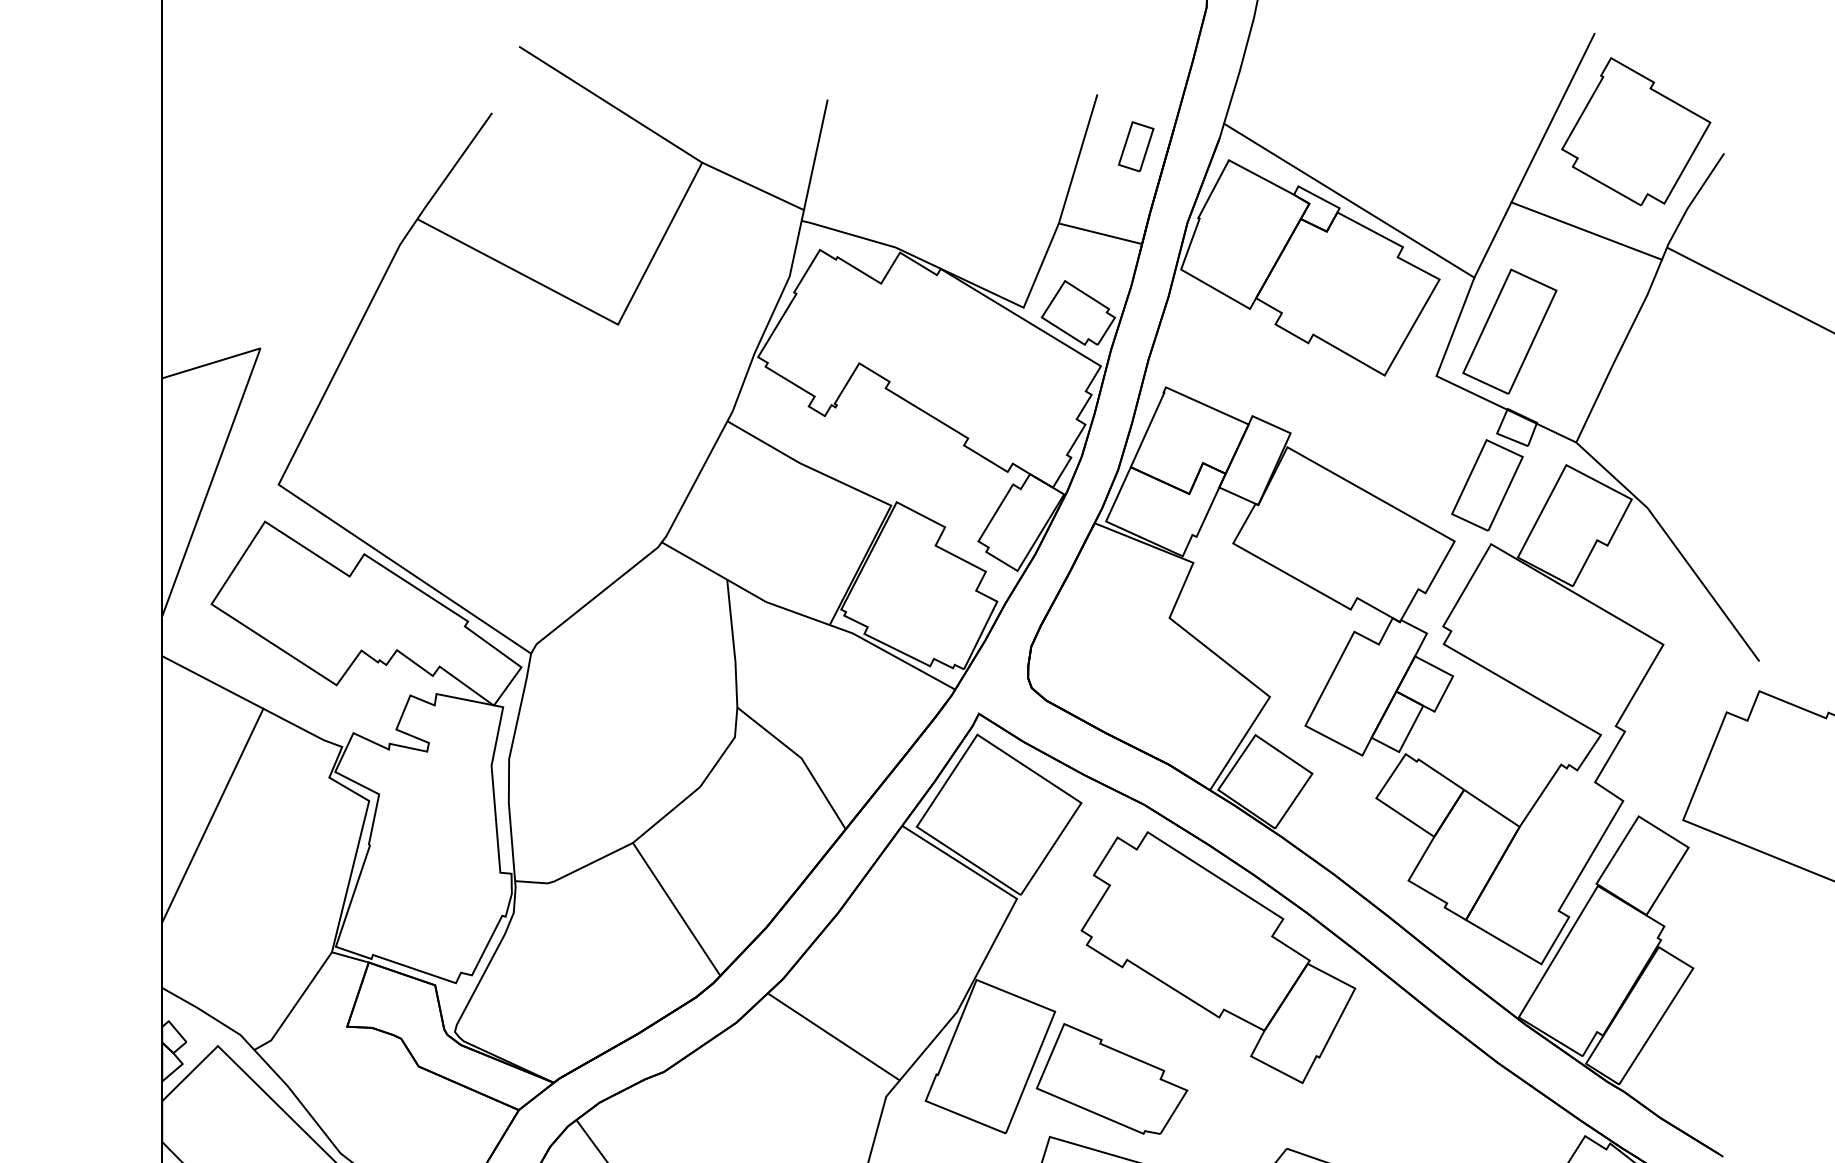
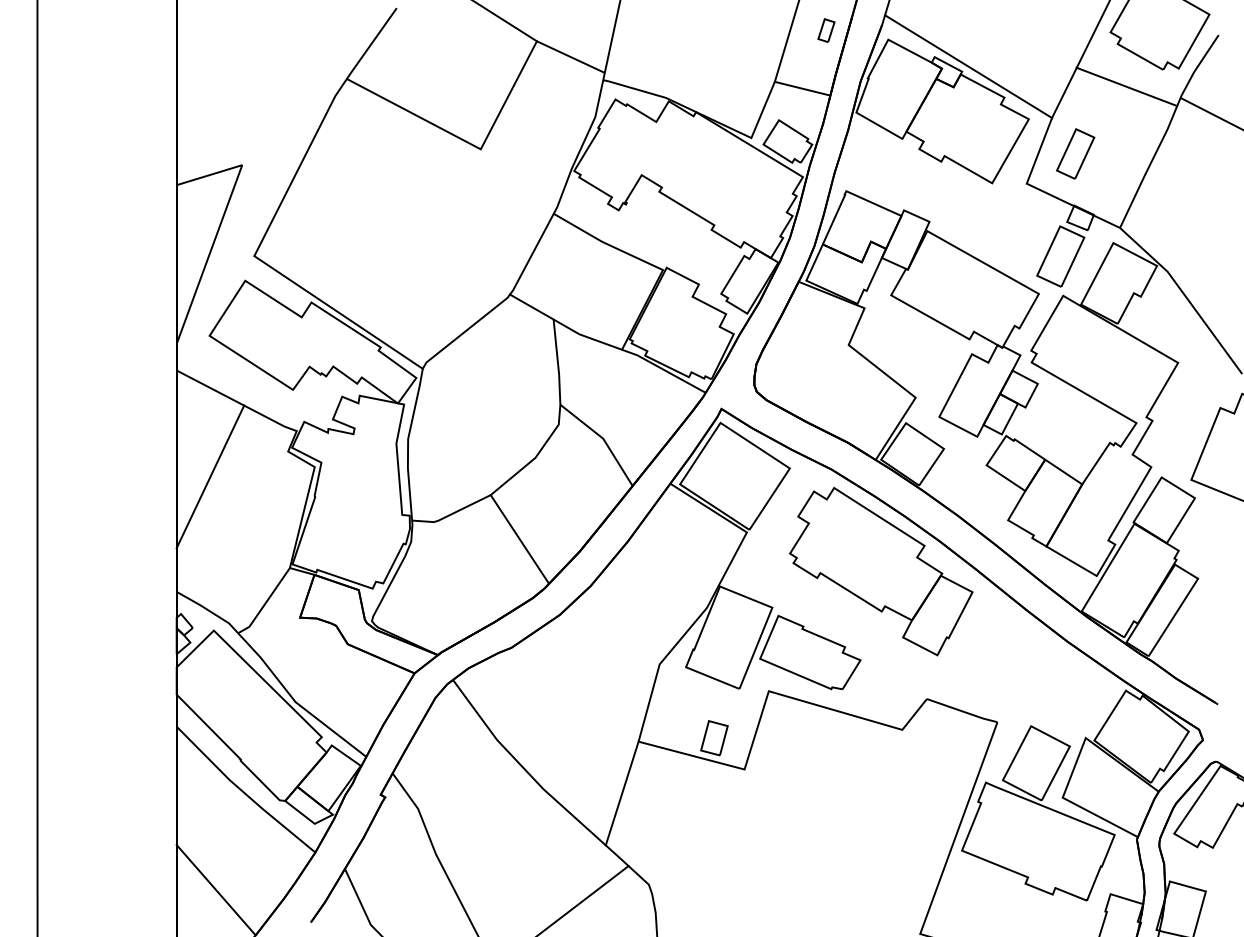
part: (1136, 146) -> (826, 30), size x0.7
part: (1509, 330) -> (1075, 153), size x0.6
line: (833, 1036) -> (624, 624), removed

